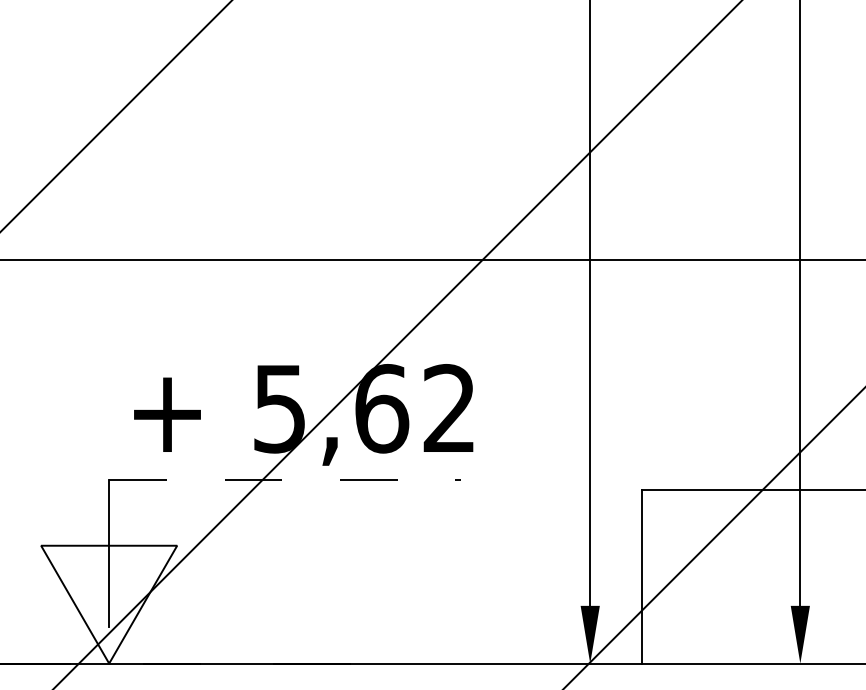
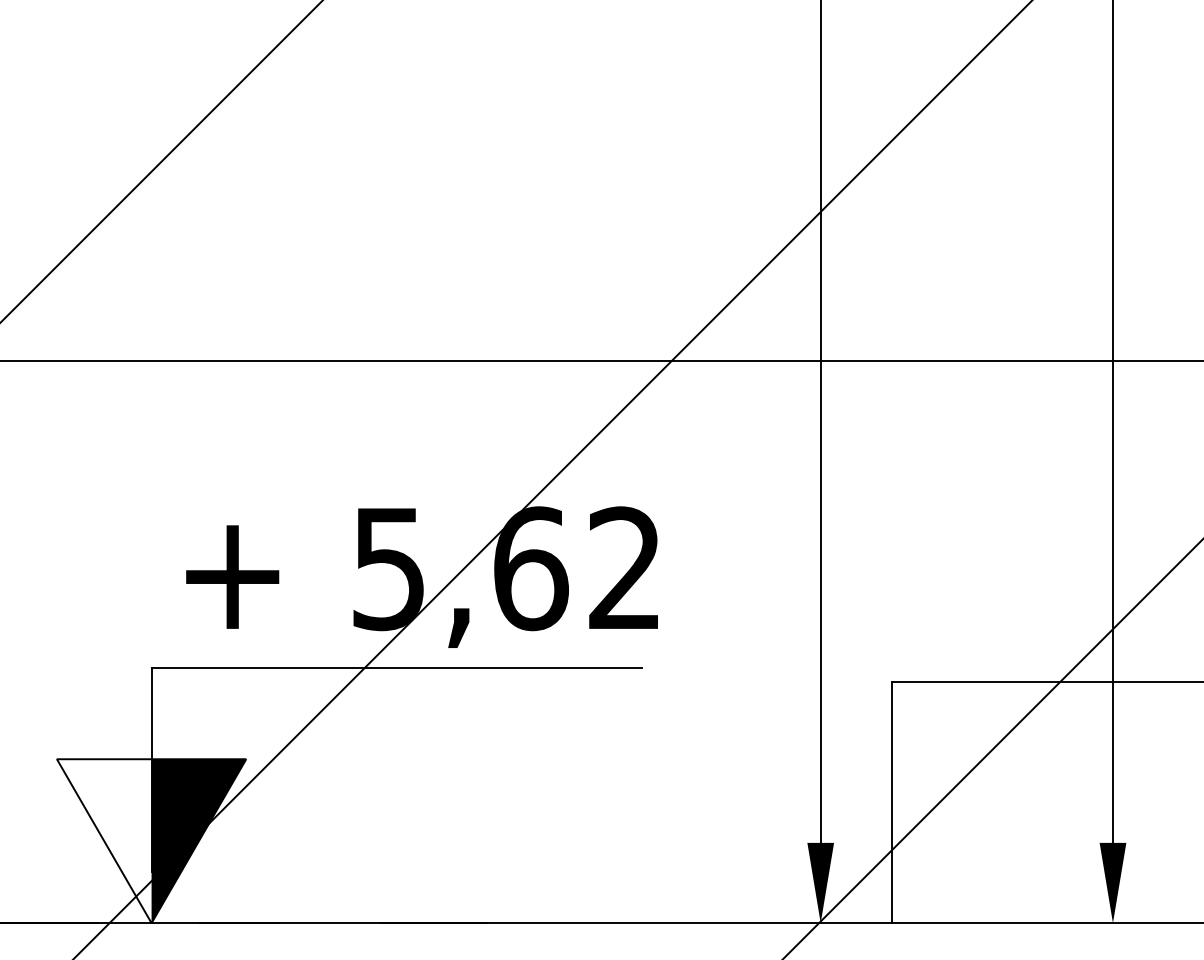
line: (285, 480) -> (396, 668), dashed -> solid
fill: (142, 604) -> (198, 841), added

